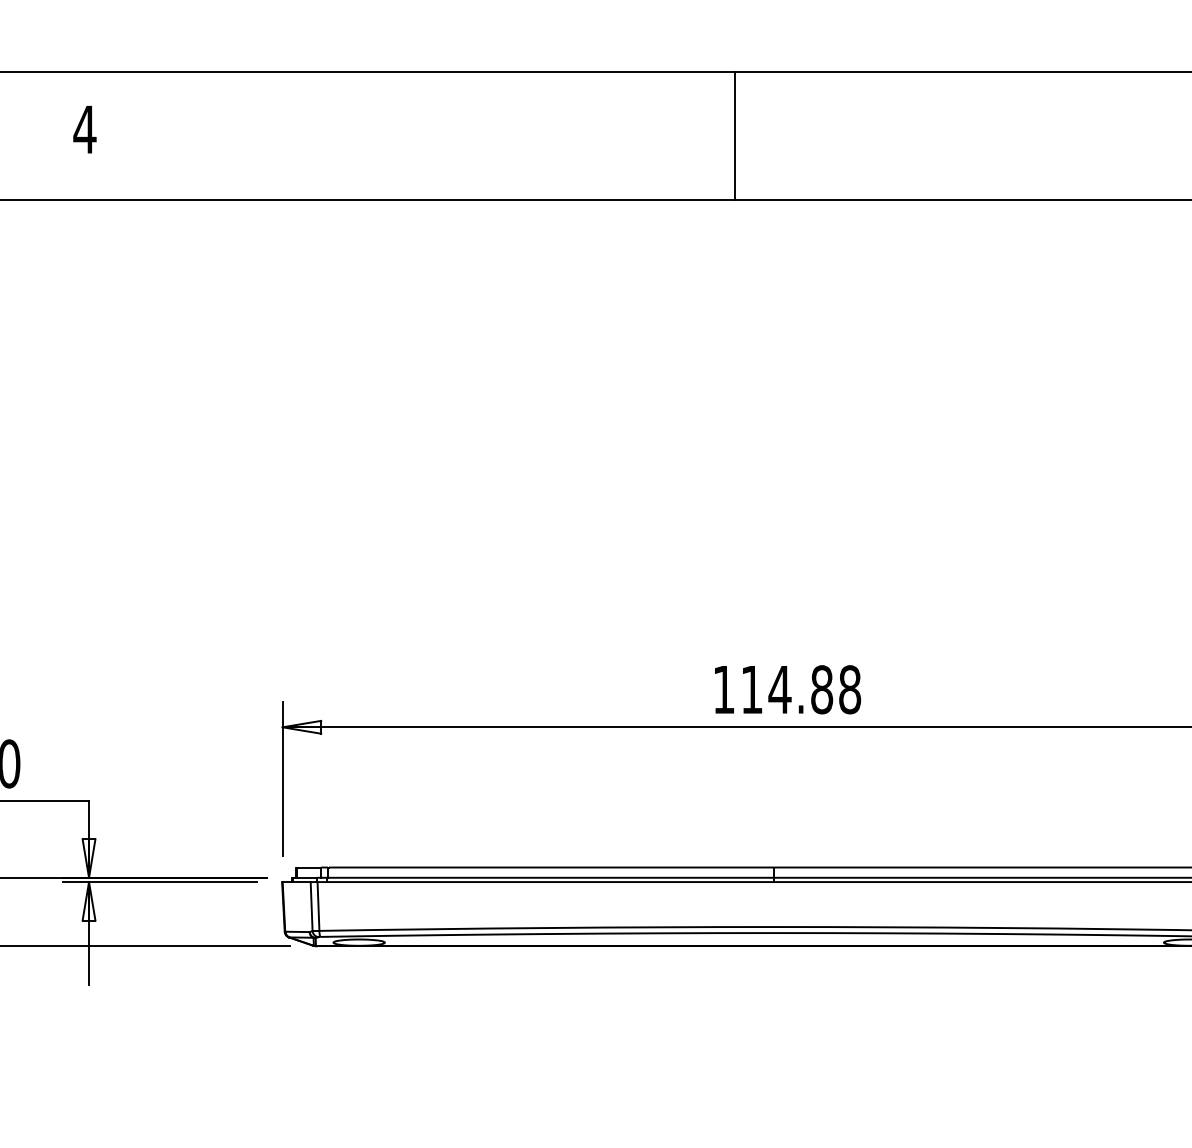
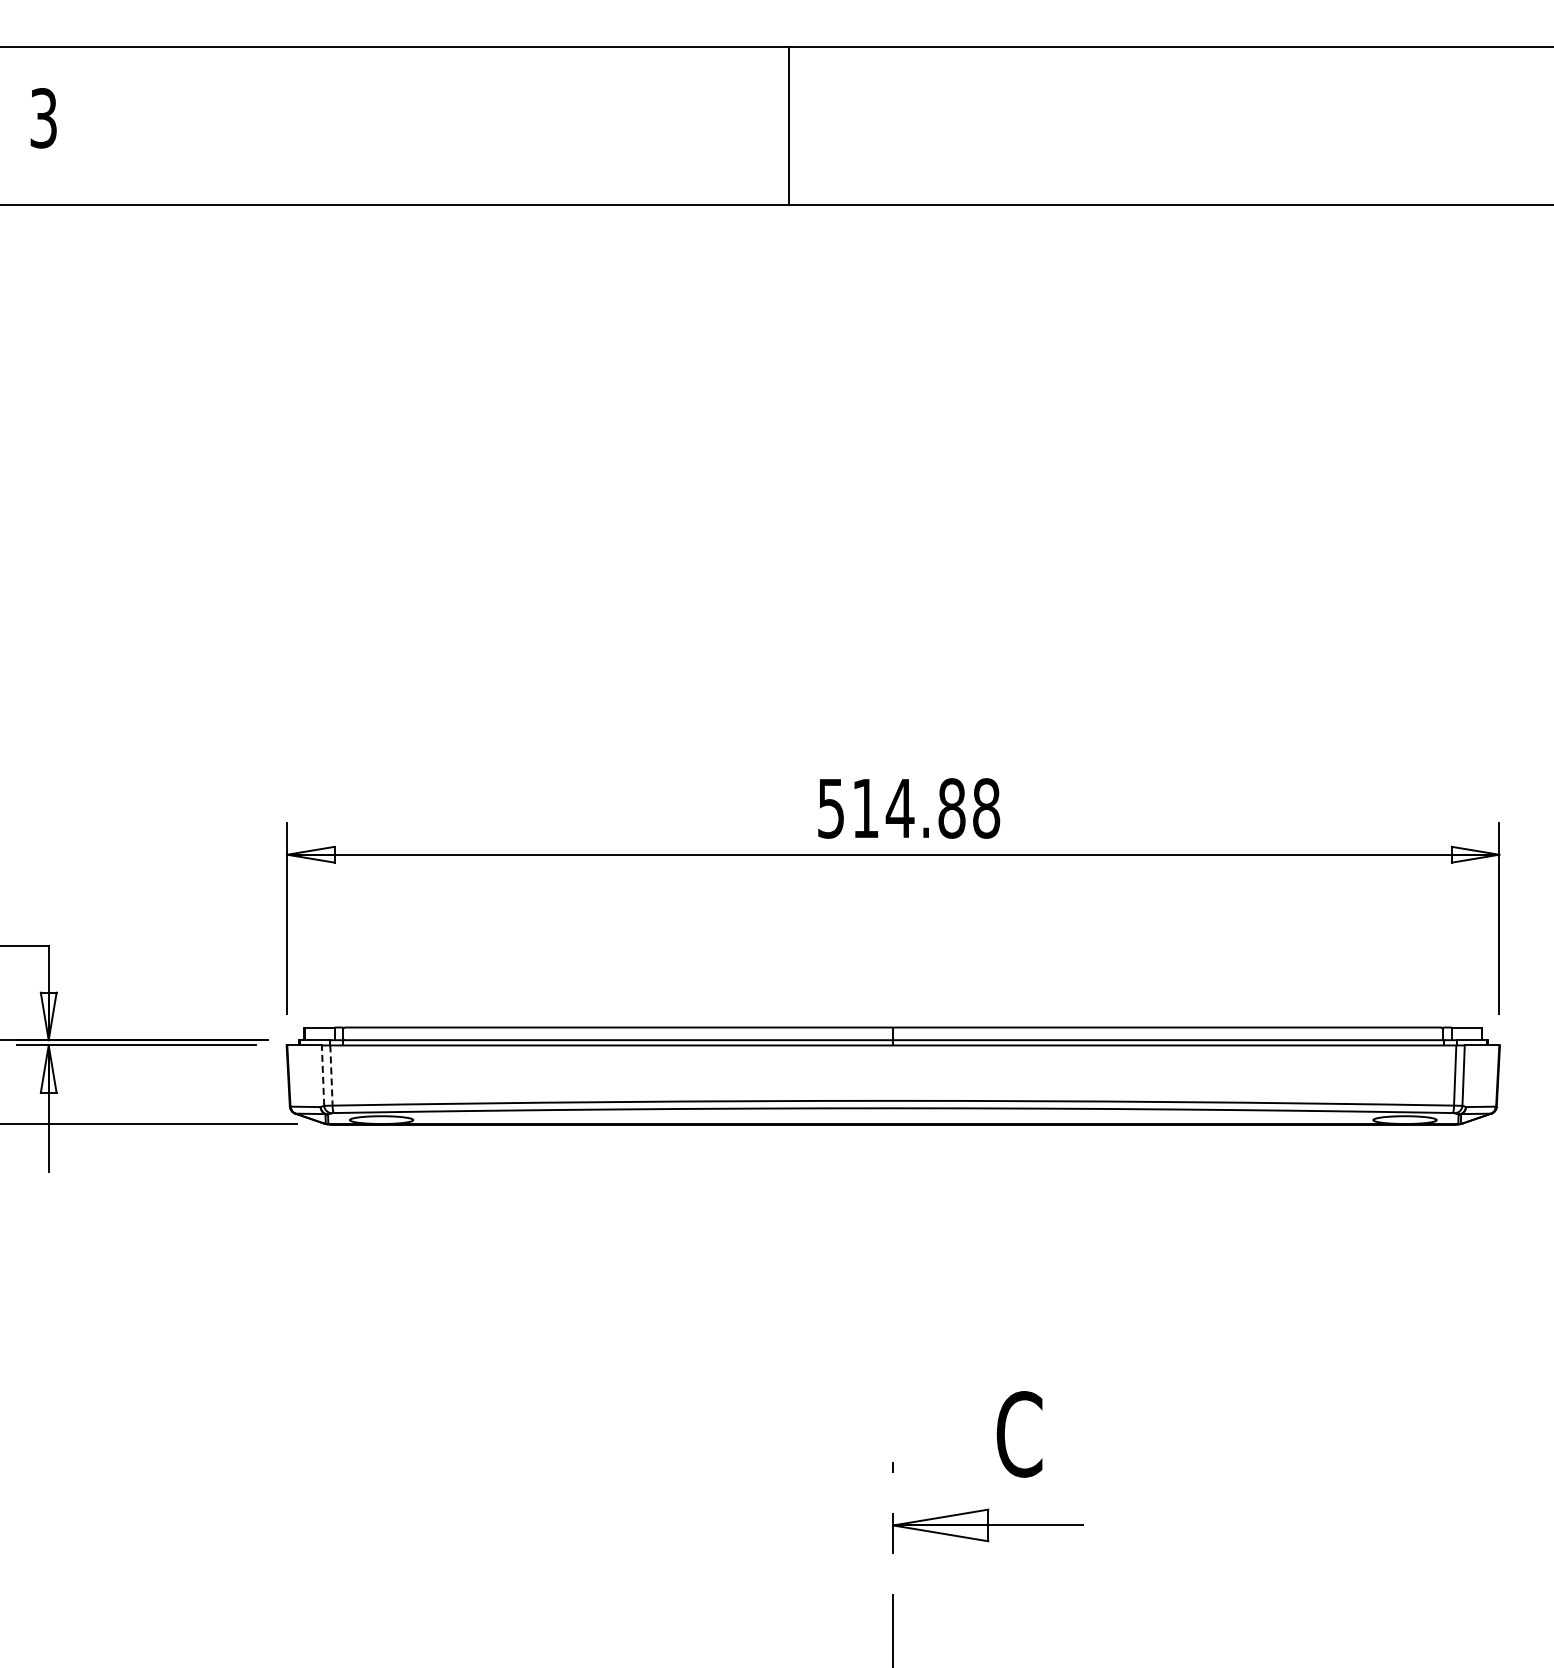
text: (84, 129) -> (43, 118), 4 -> 3
line: (734, 135) -> (789, 125), moved
text: (723, 689) -> (830, 808), 114.88 -> 514.88
line: (312, 906) -> (323, 1075), solid -> dashed
line: (318, 907) -> (331, 1076), solid -> dashed

